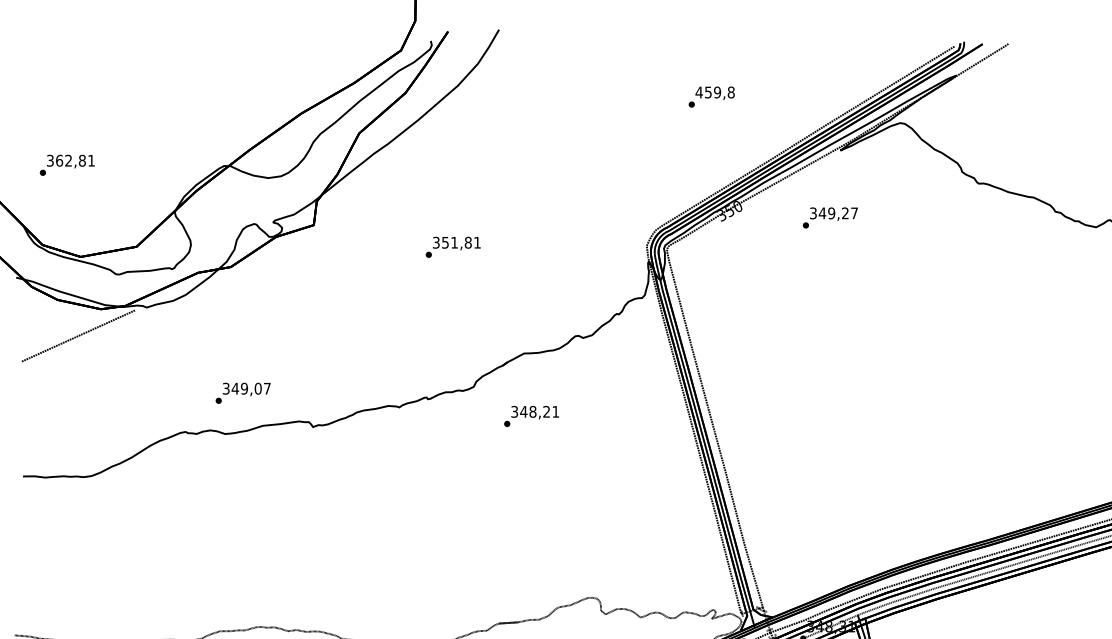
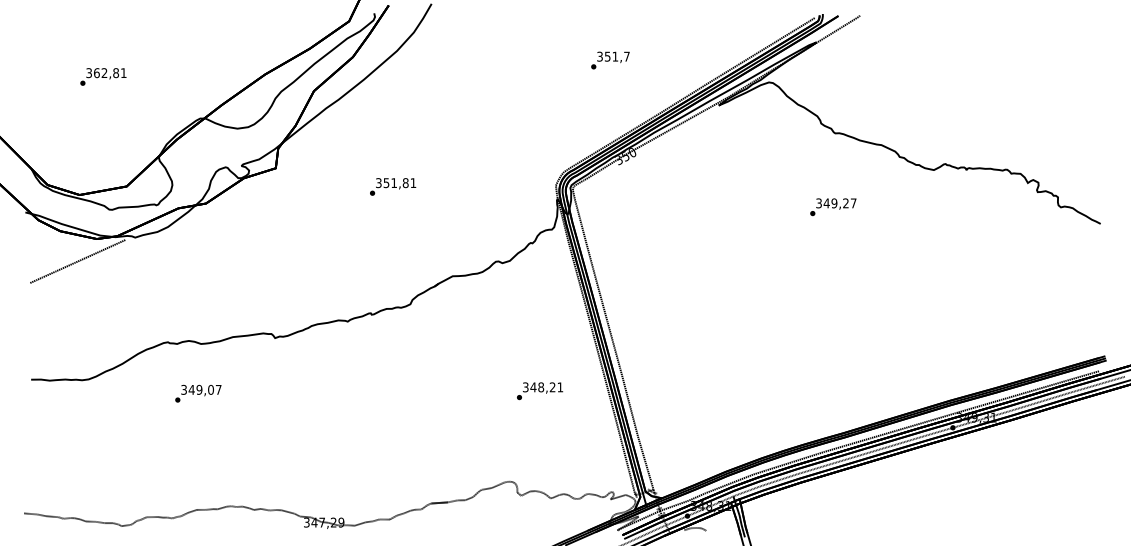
text: (714, 92) -> (612, 56), 459,8 -> 351,7
text: (67, 164) -> (103, 76), moved
text: (830, 218) -> (833, 207), moved
text: (243, 393) -> (198, 393), moved
text: (532, 416) -> (540, 391), moved

